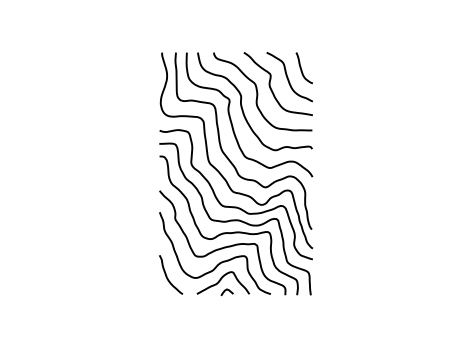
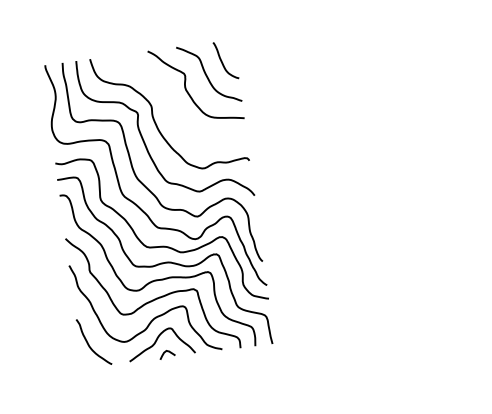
curve: (258, 92) -> (172, 98), removed

